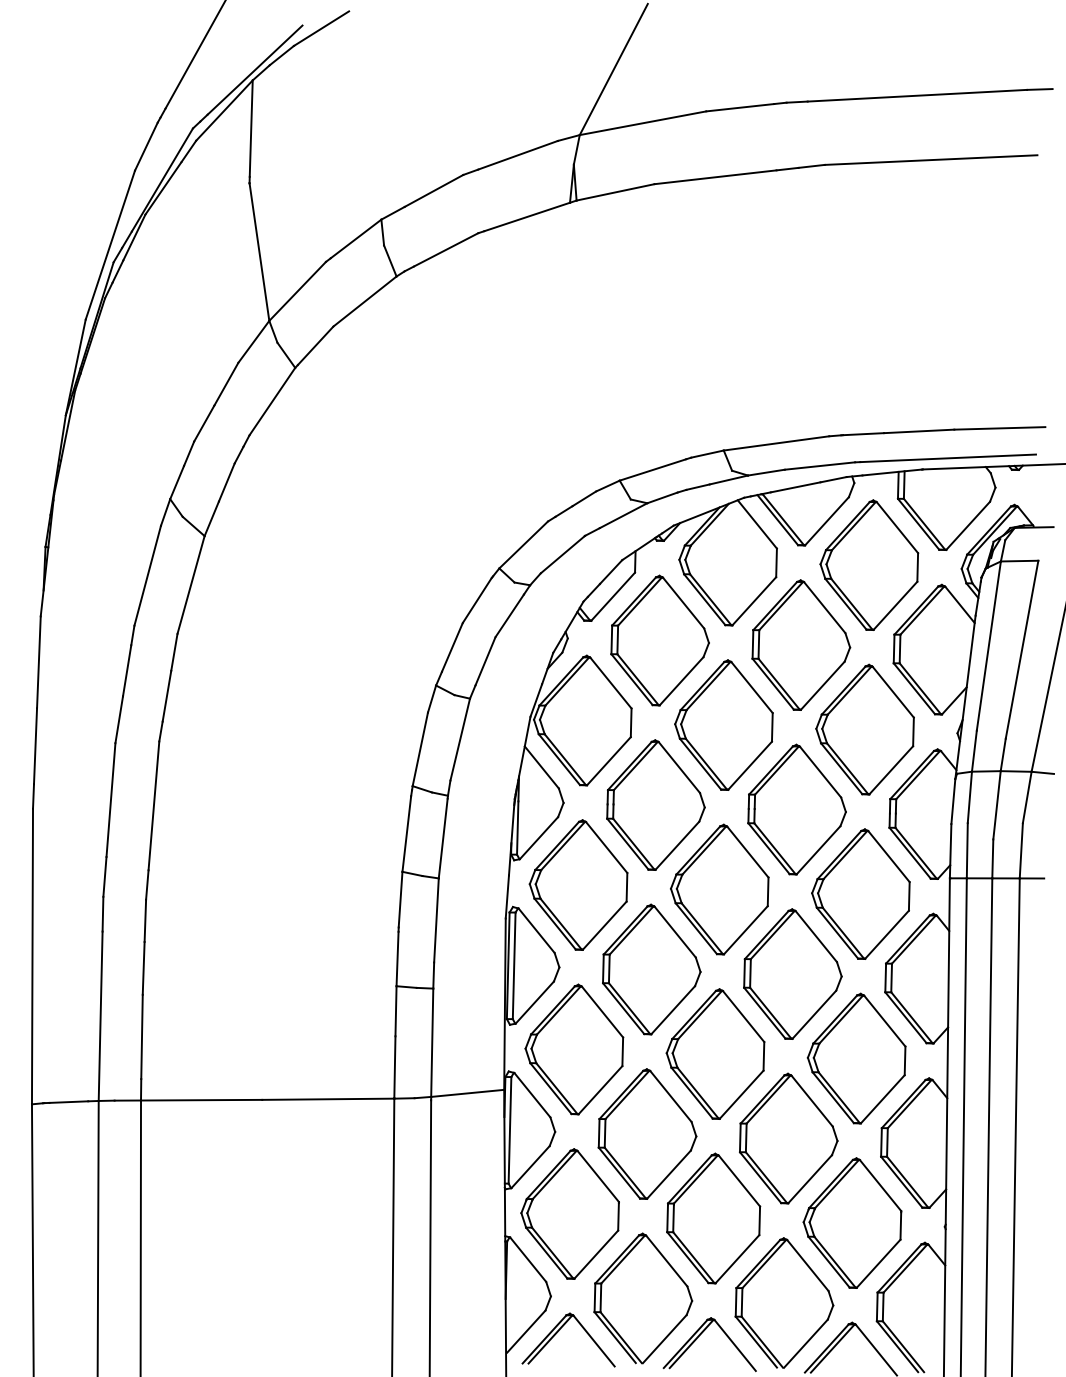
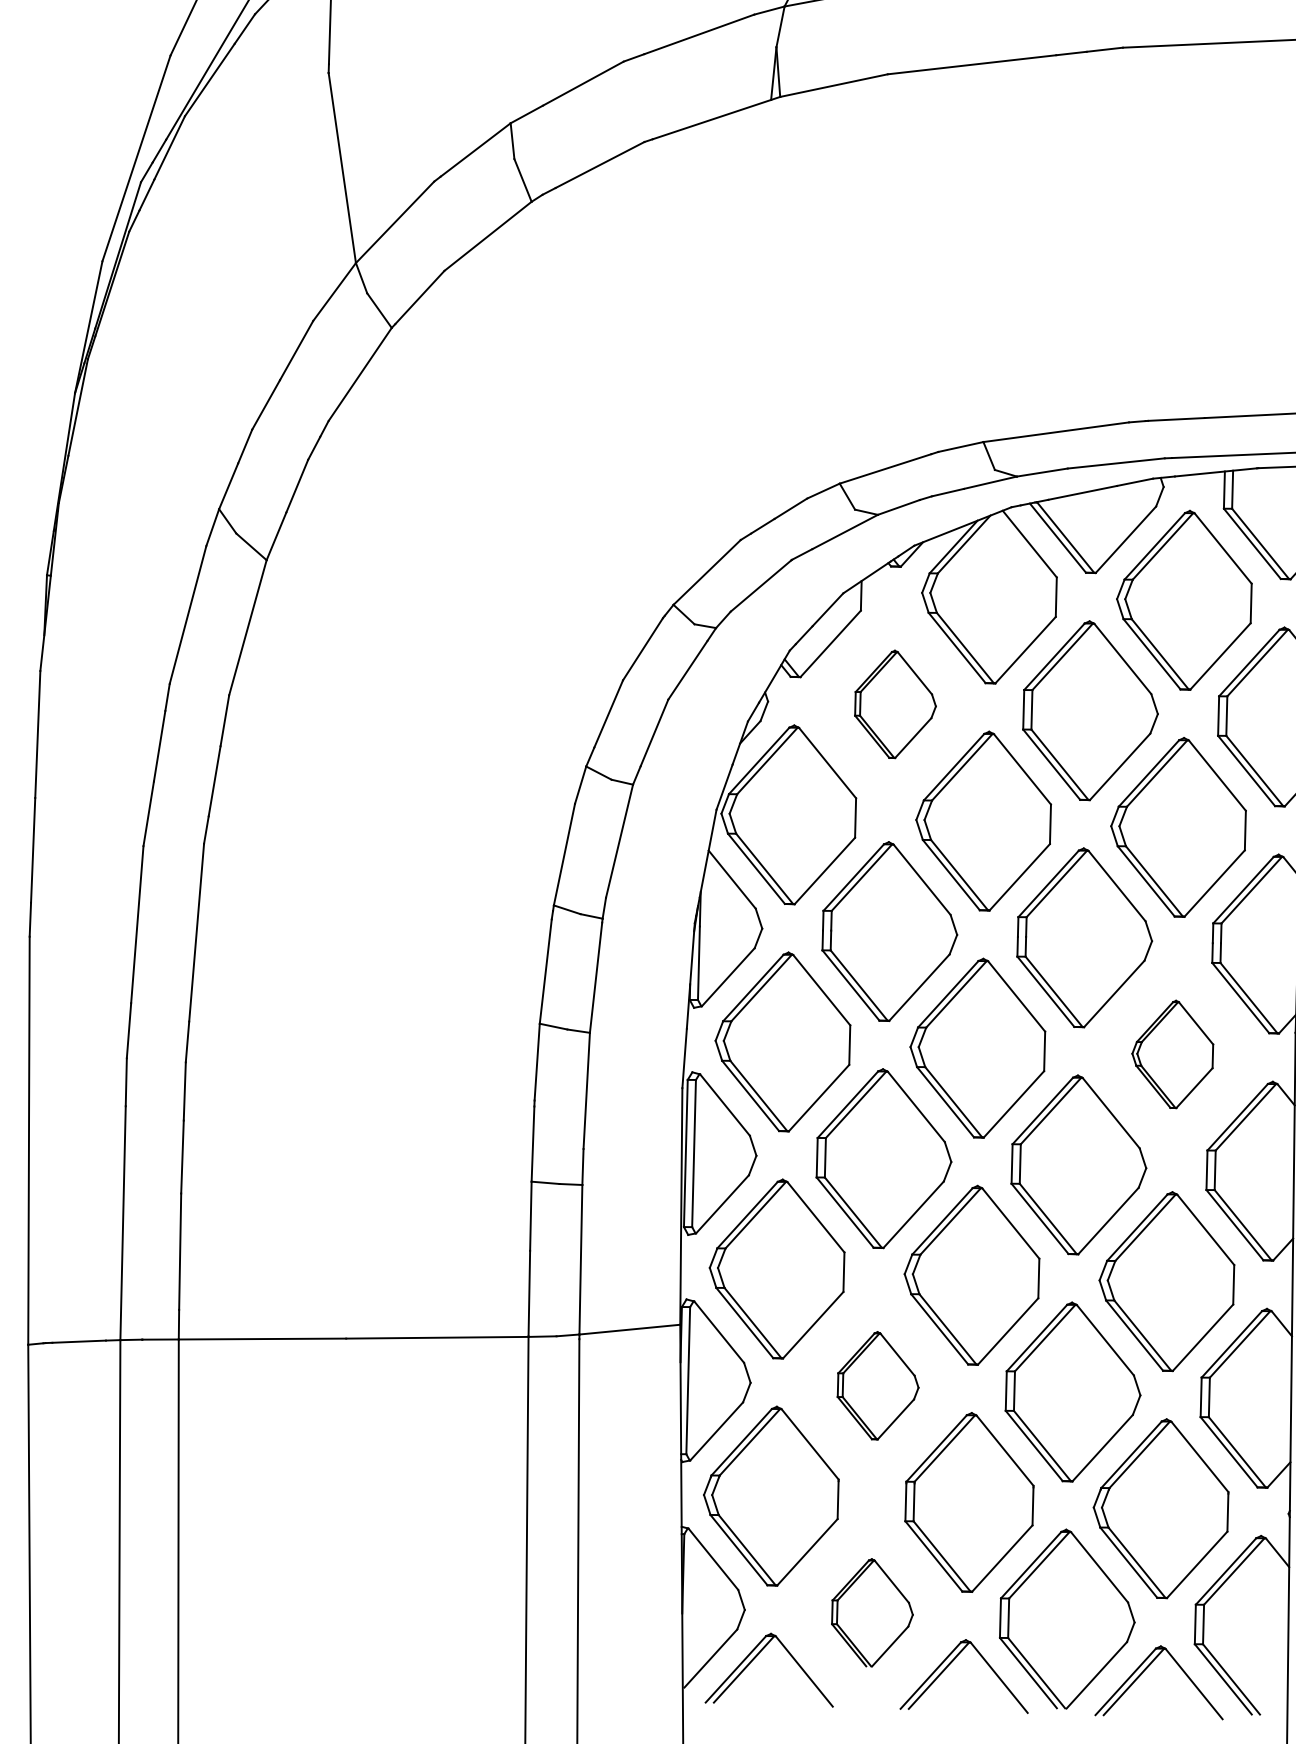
part: (659, 640) -> (894, 704), size x0.6
part: (860, 893) -> (1172, 1053), size x0.6
part: (647, 1133) -> (878, 1385), size x0.6
part: (643, 1298) -> (872, 1612), size x0.6

